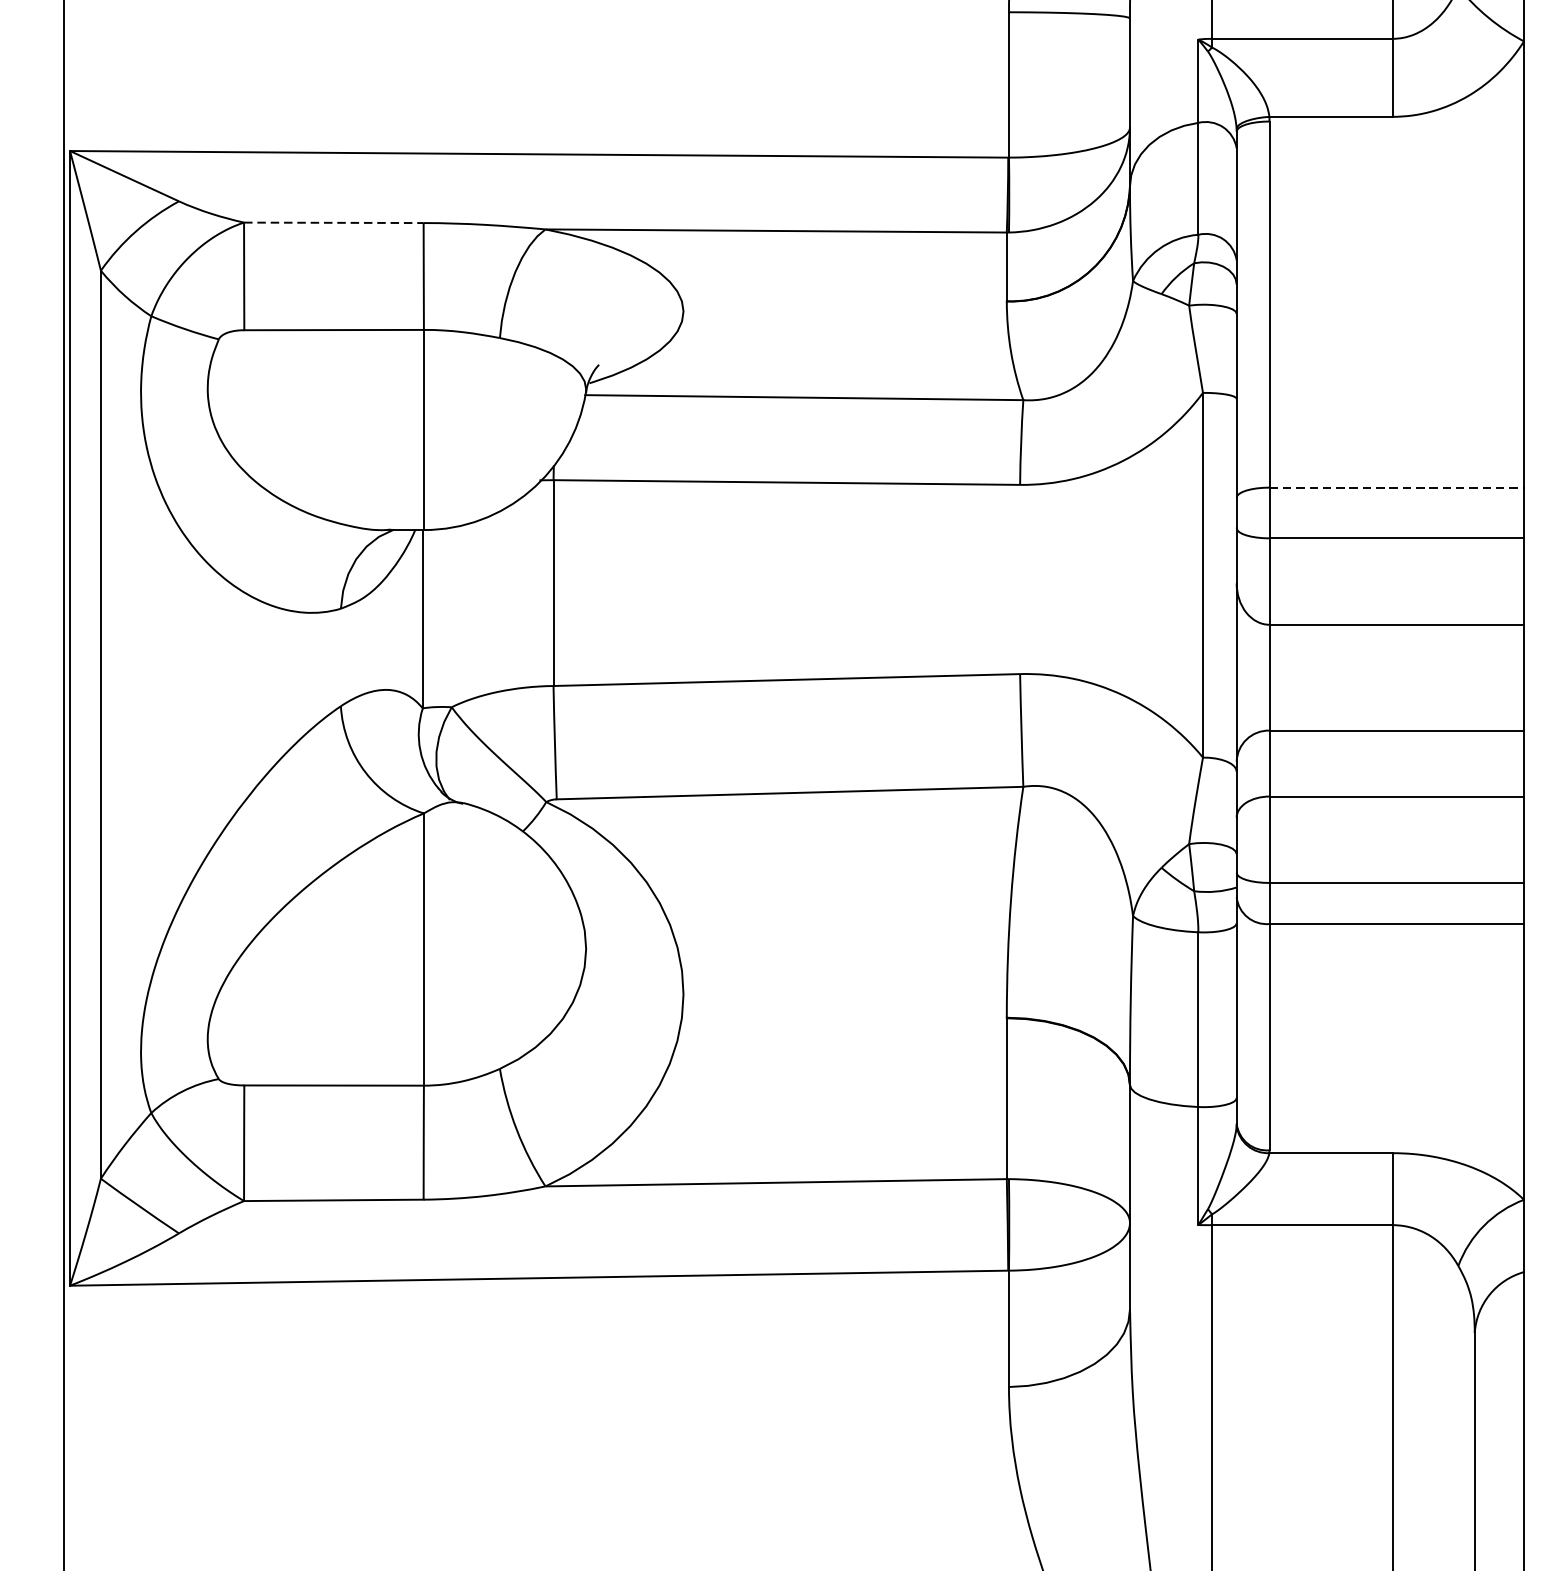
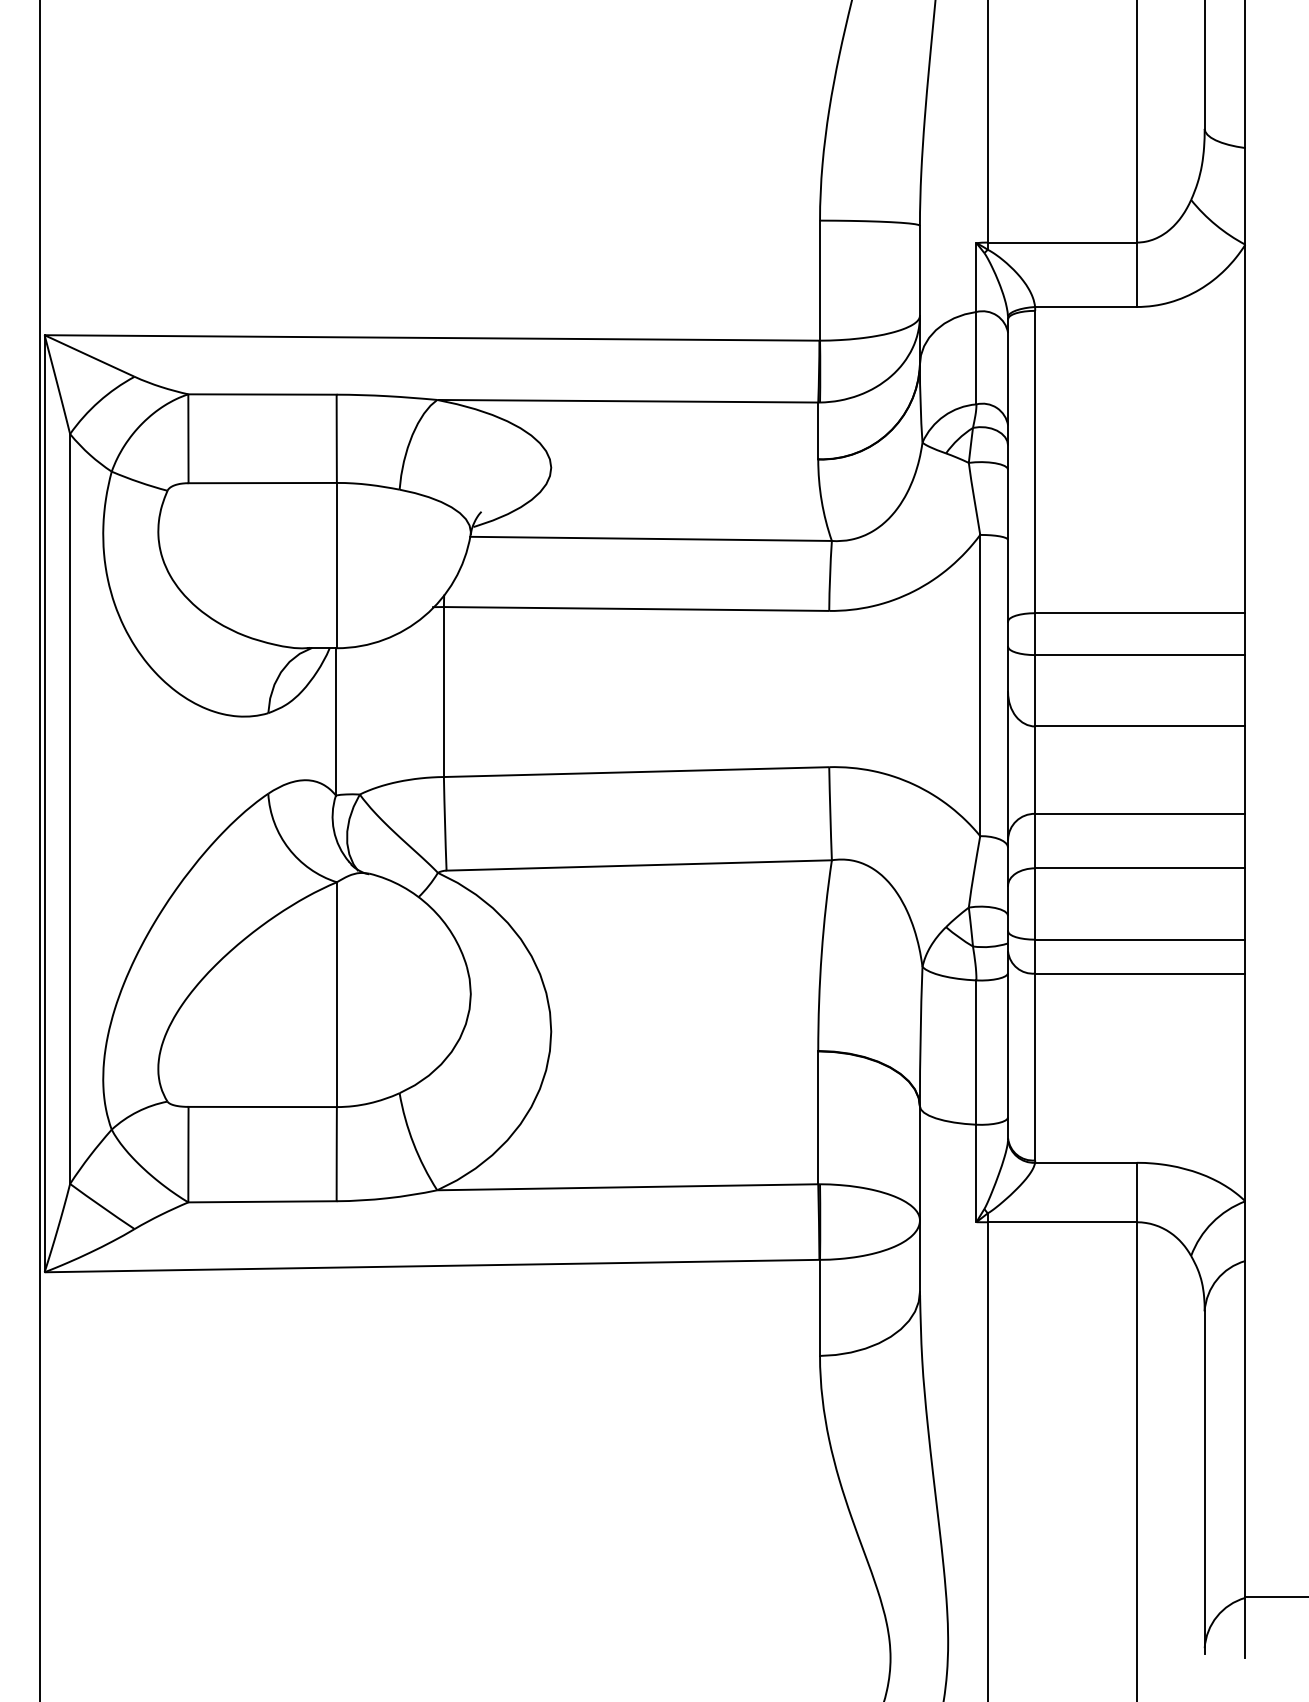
line: (333, 222) -> (262, 394), dashed -> solid
line: (1397, 487) -> (1140, 613), dashed -> solid

